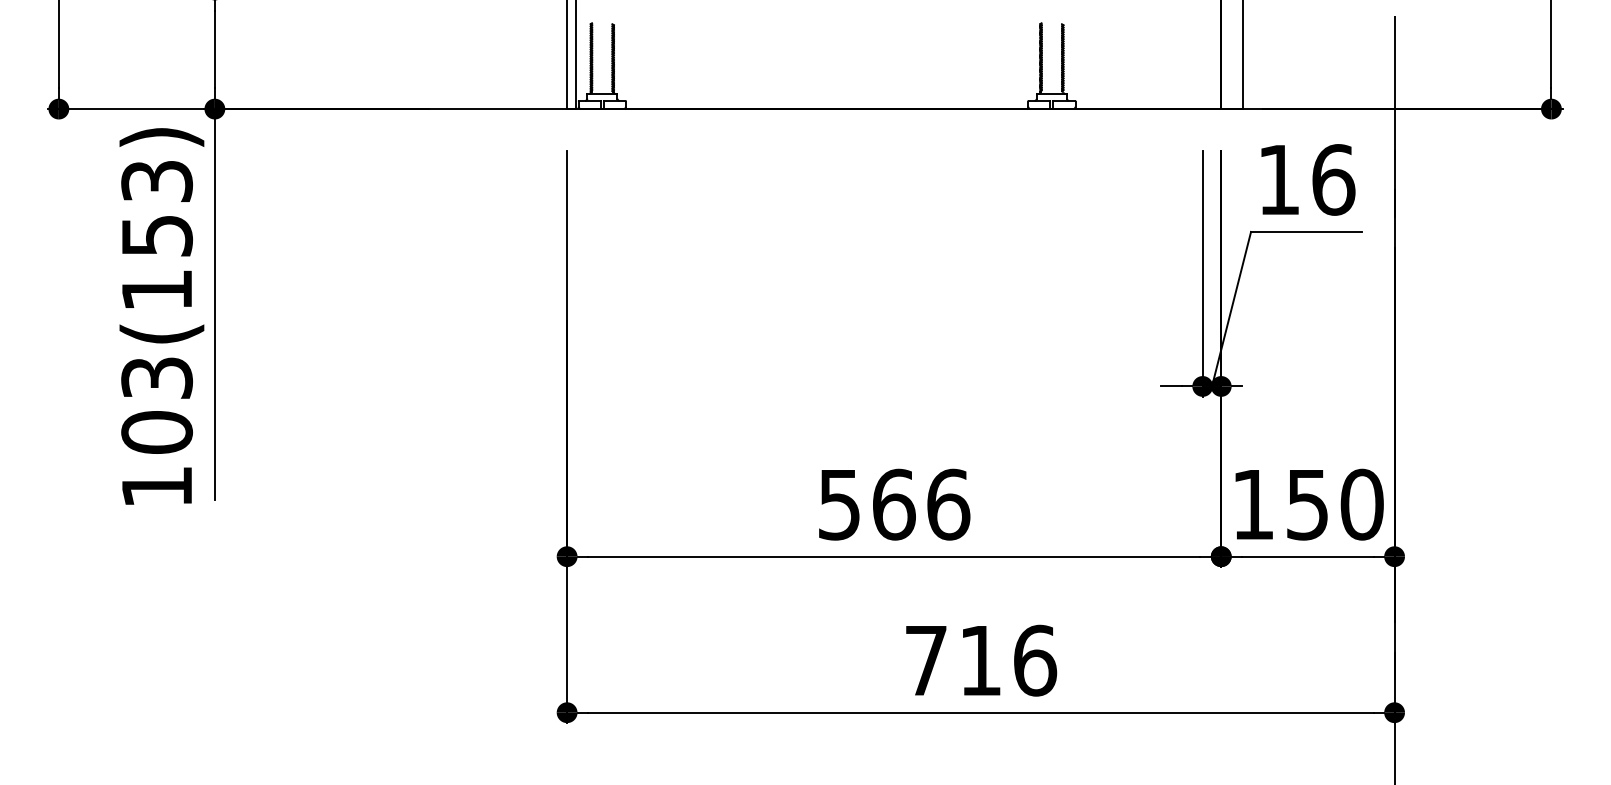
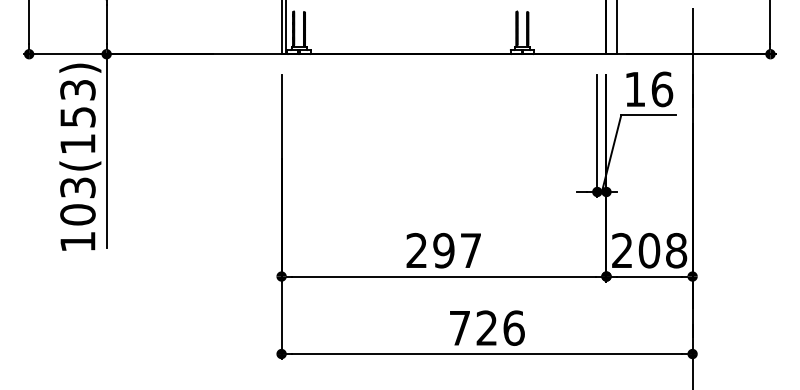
text: (893, 504) -> (443, 250), 566 -> 297
text: (1307, 504) -> (649, 250), 150 -> 208
text: (979, 659) -> (486, 327), 716 -> 726

